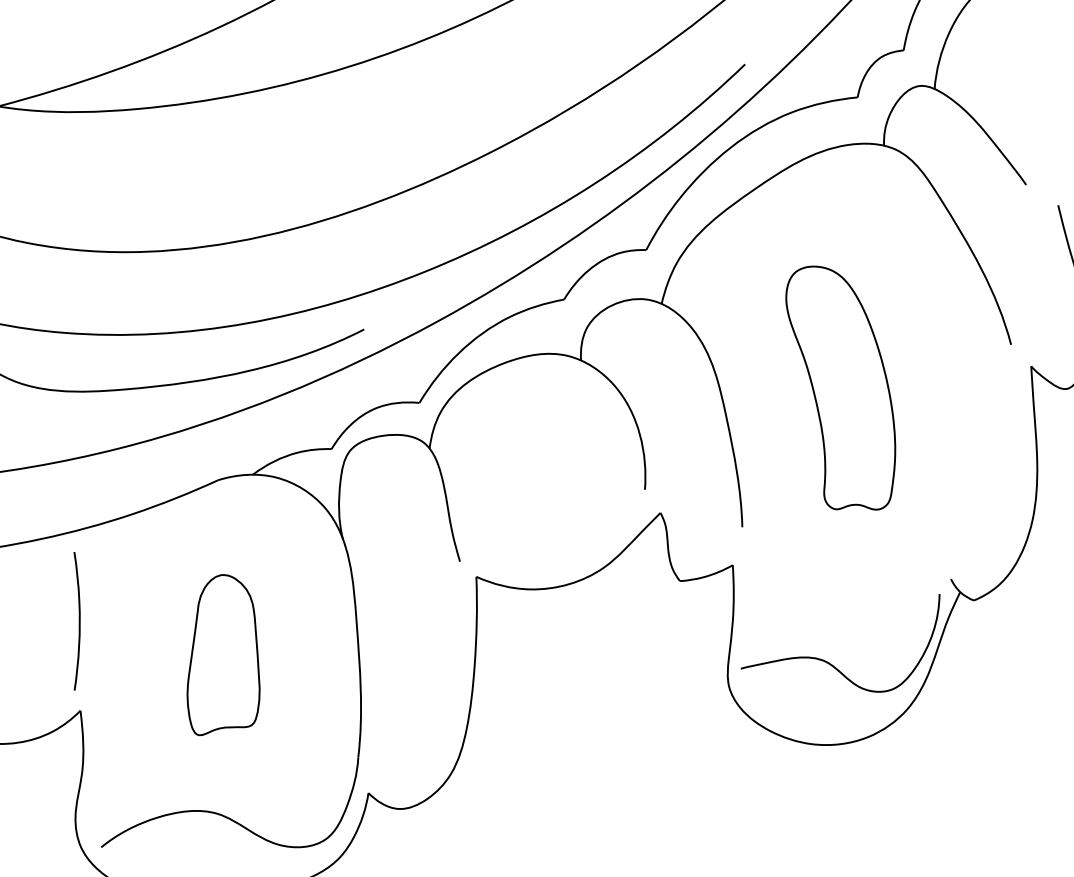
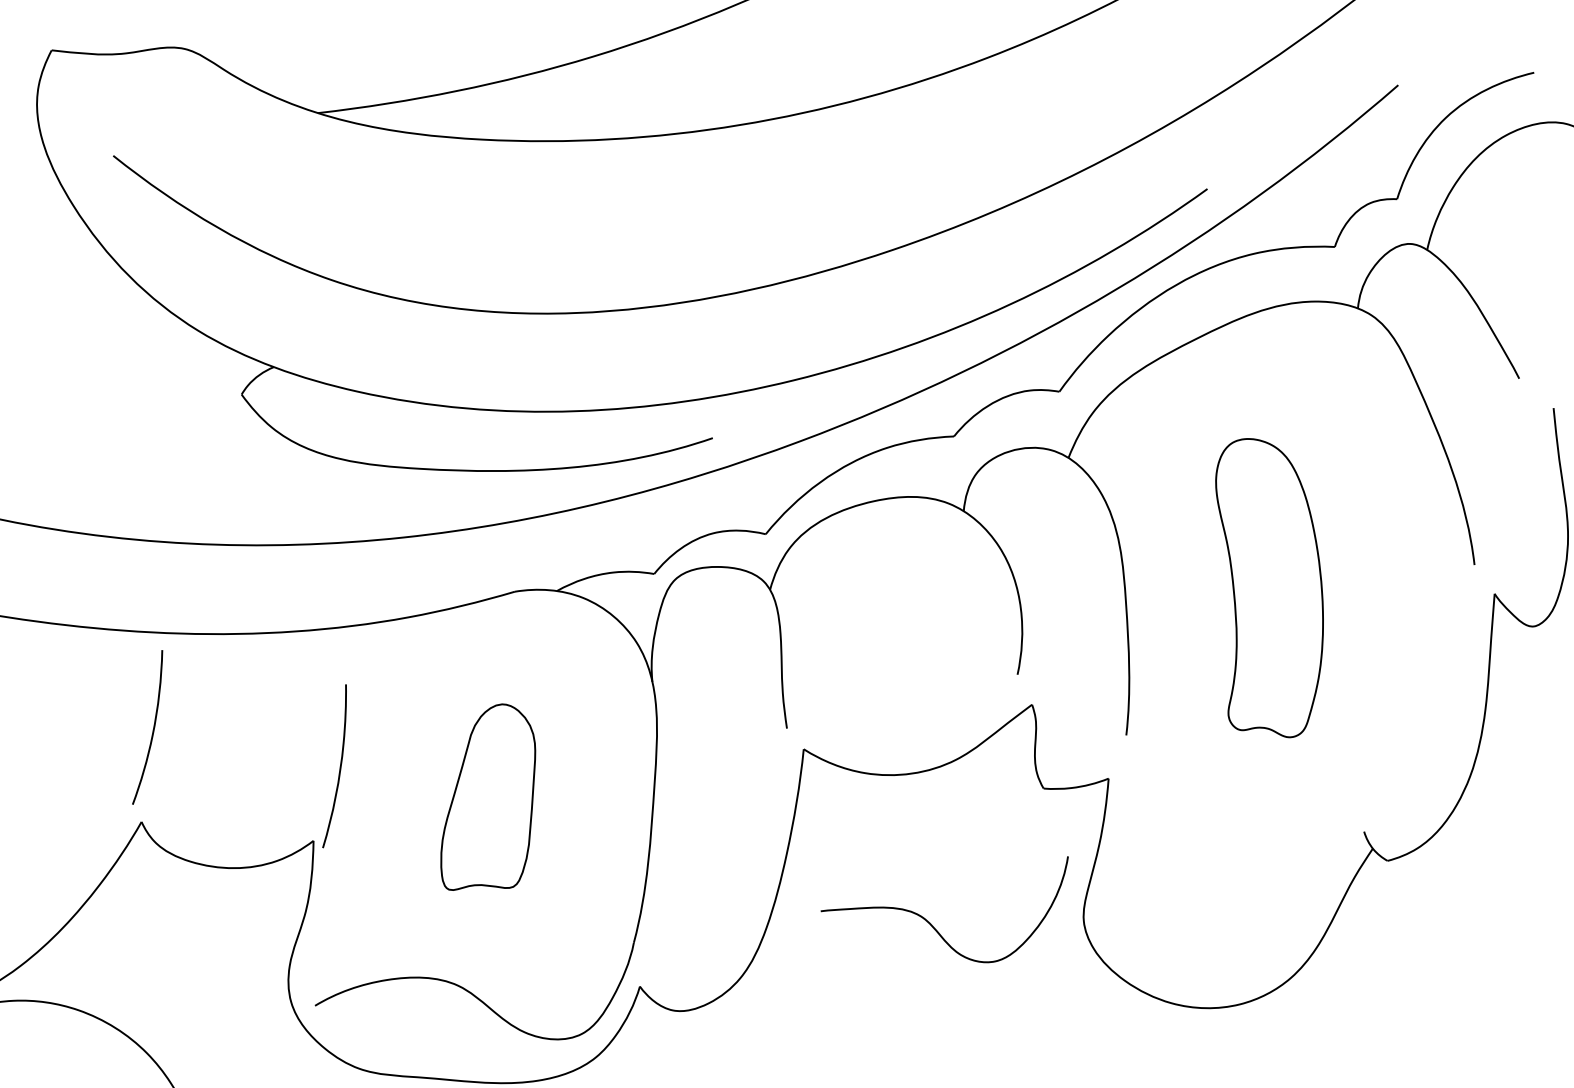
curve: (78, 620) -> (339, 766), moved
curve: (833, 665) -> (930, 922), moved

